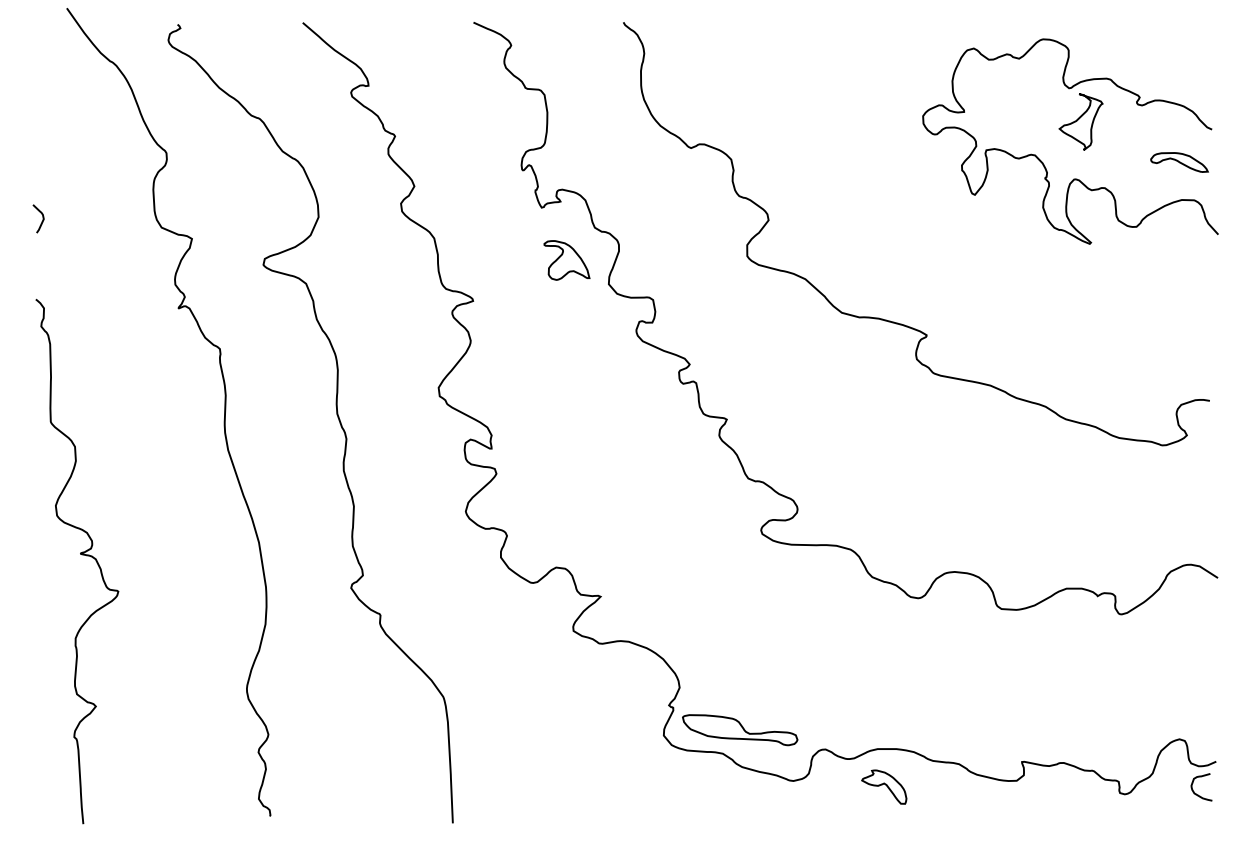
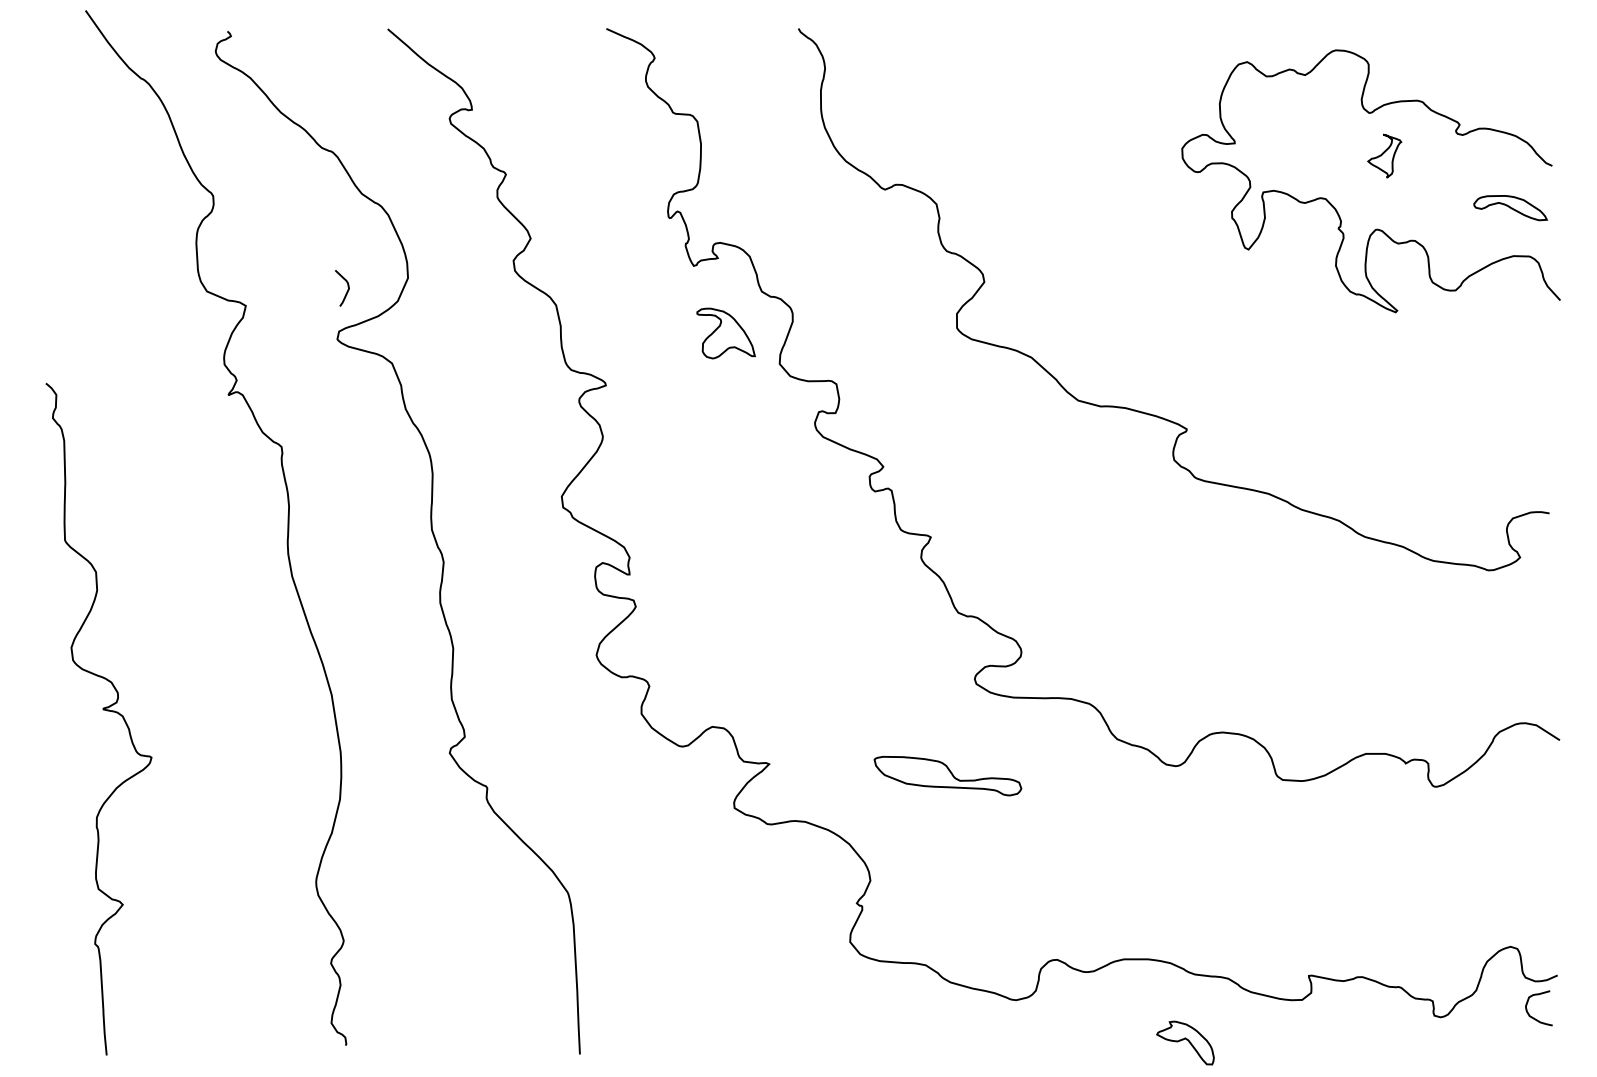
part: (1081, 121) -> (1384, 155), size x0.6
curve: (41, 221) -> (346, 291), moved
part: (739, 730) -> (947, 776), moved
part: (884, 786) -> (1185, 1042), moved

